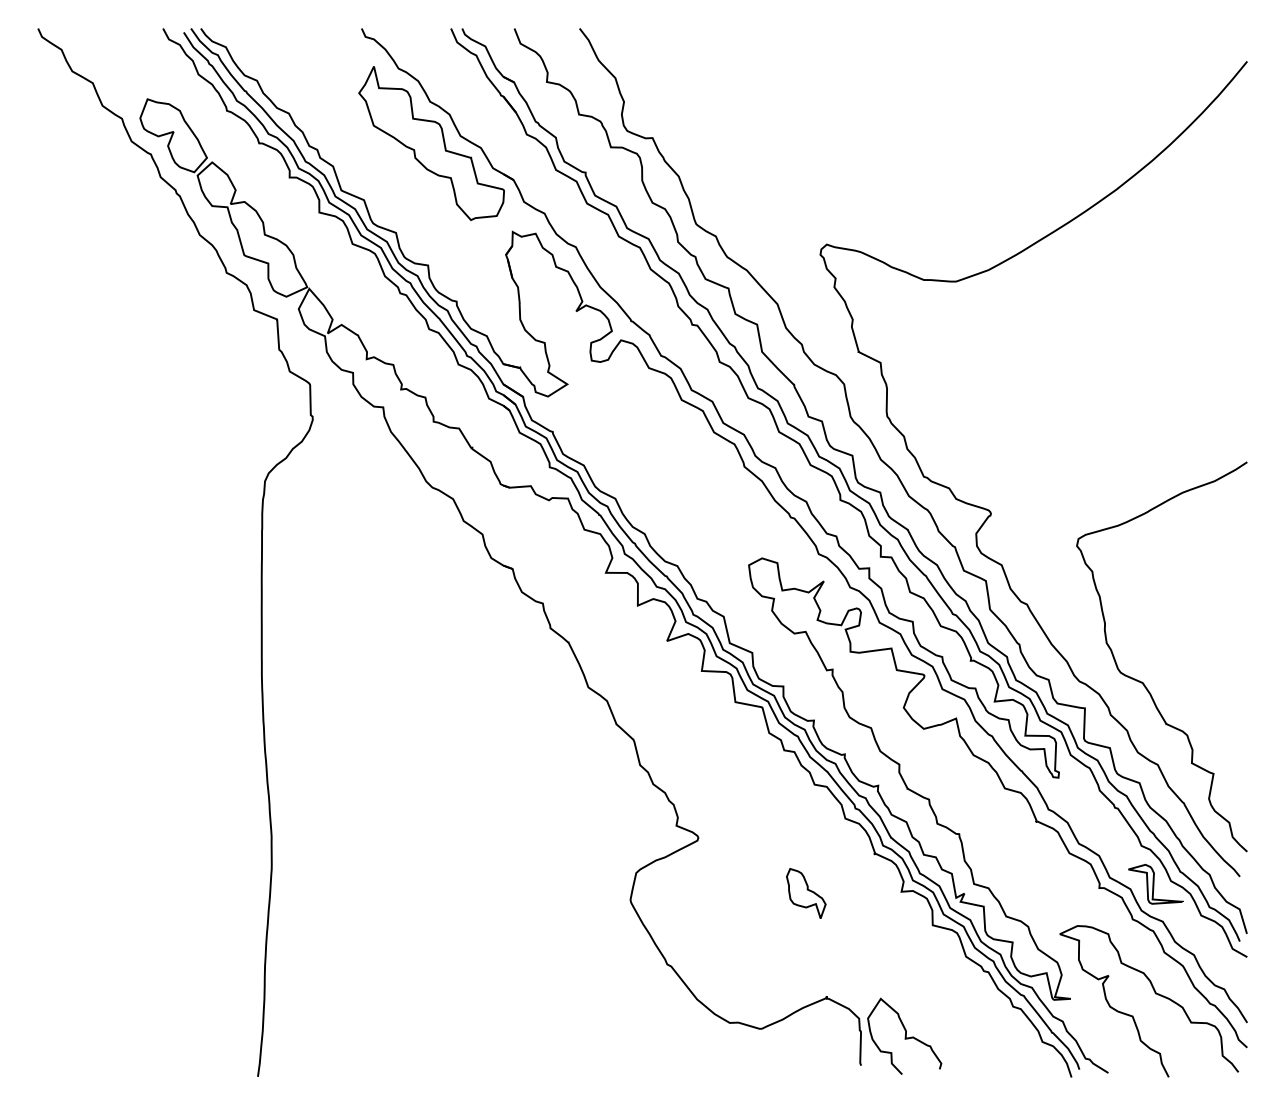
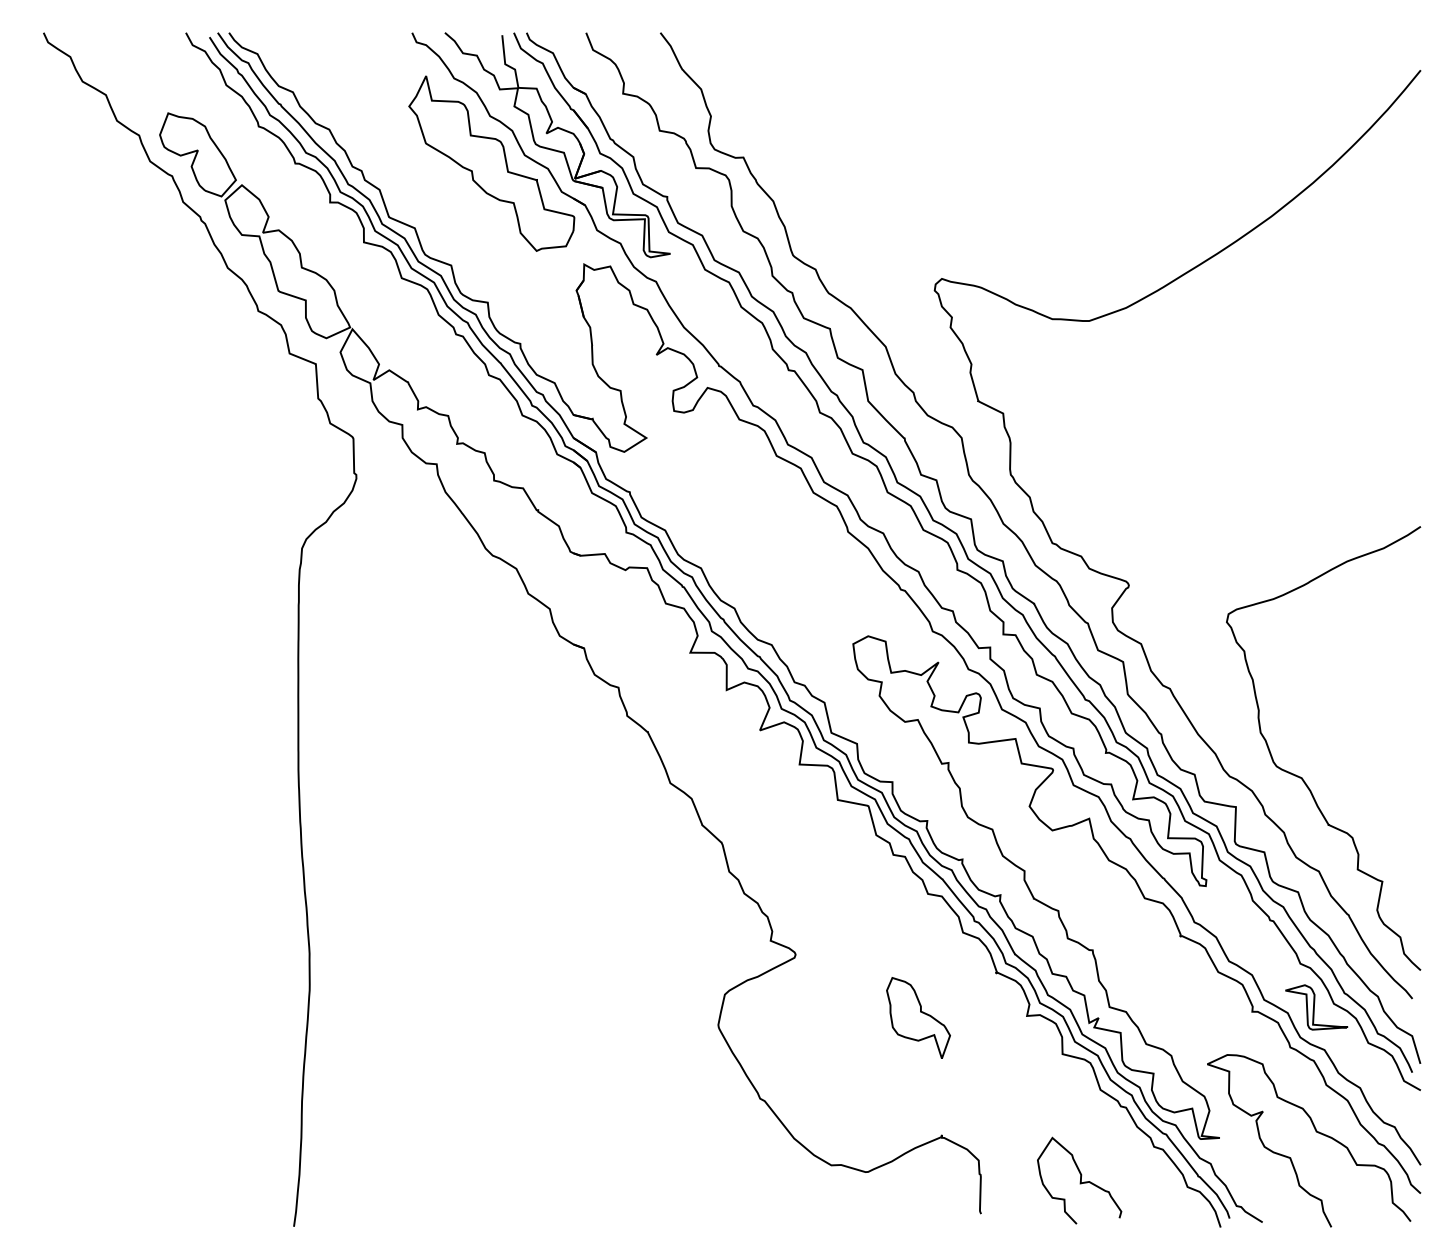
part: (489, 127) -> (557, 145), added
part: (806, 893) -> (918, 1017), size x1.43
curve: (905, 1036) -> (1080, 1180), moved

